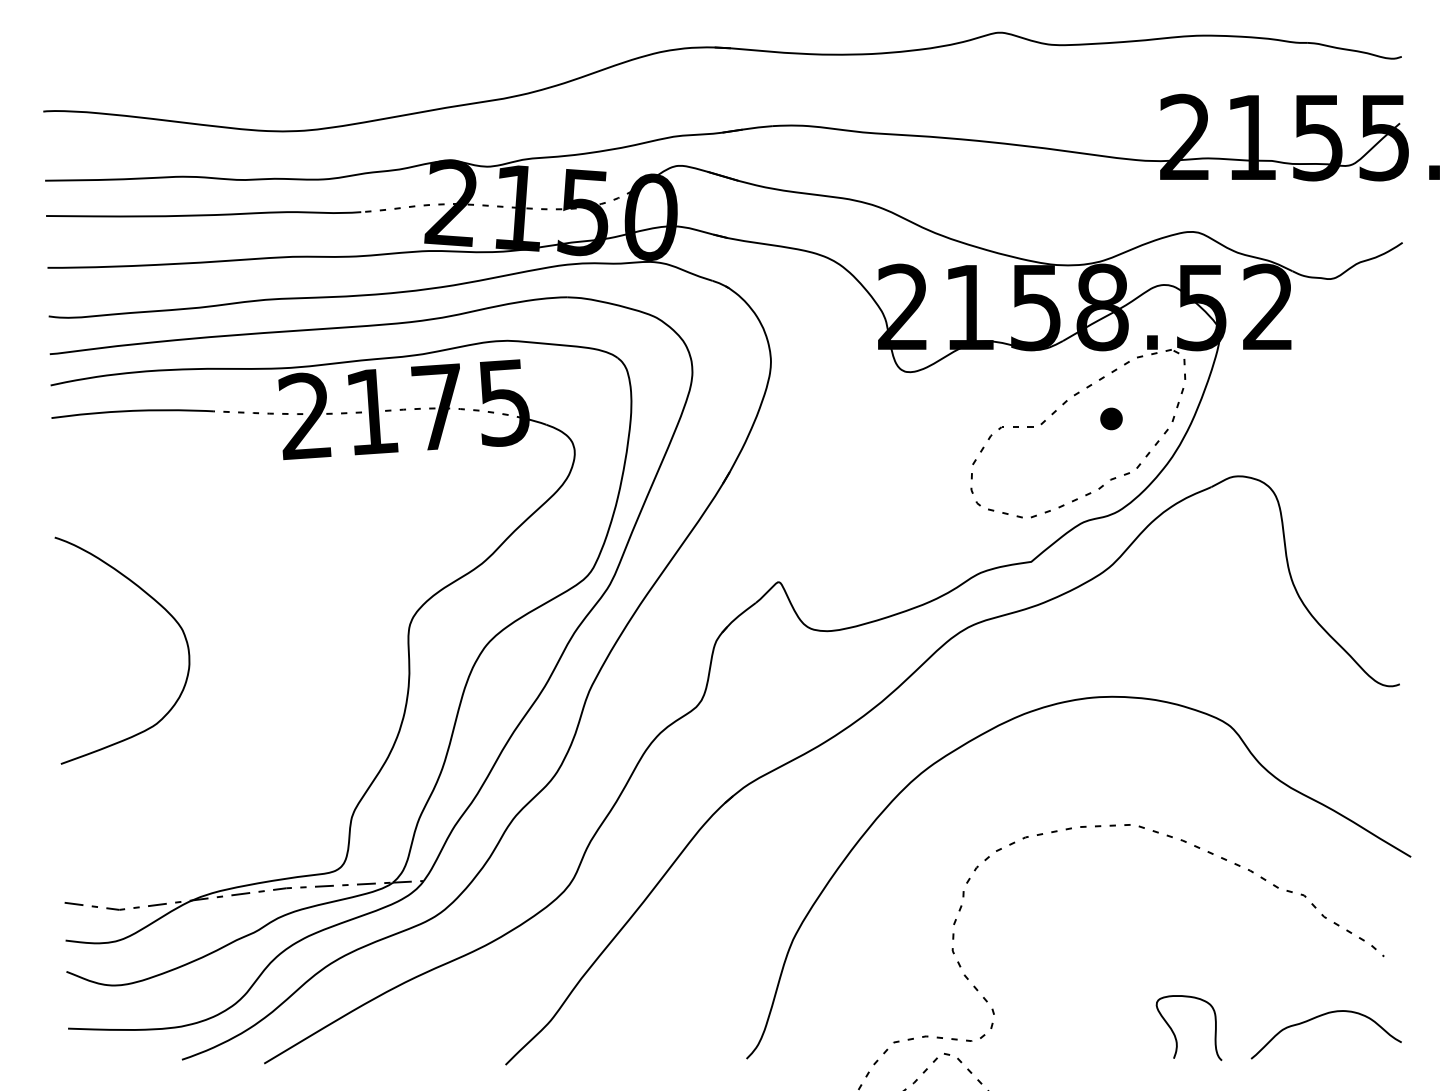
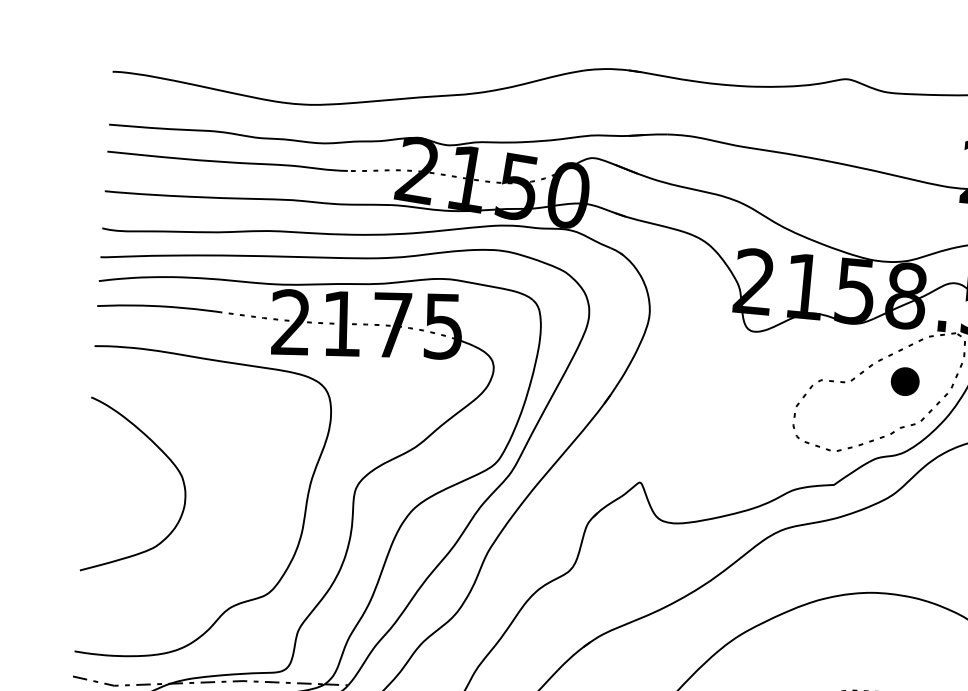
part: (1111, 418) -> (905, 381), size x1.67
curve: (270, 787) -> (238, 603), added

